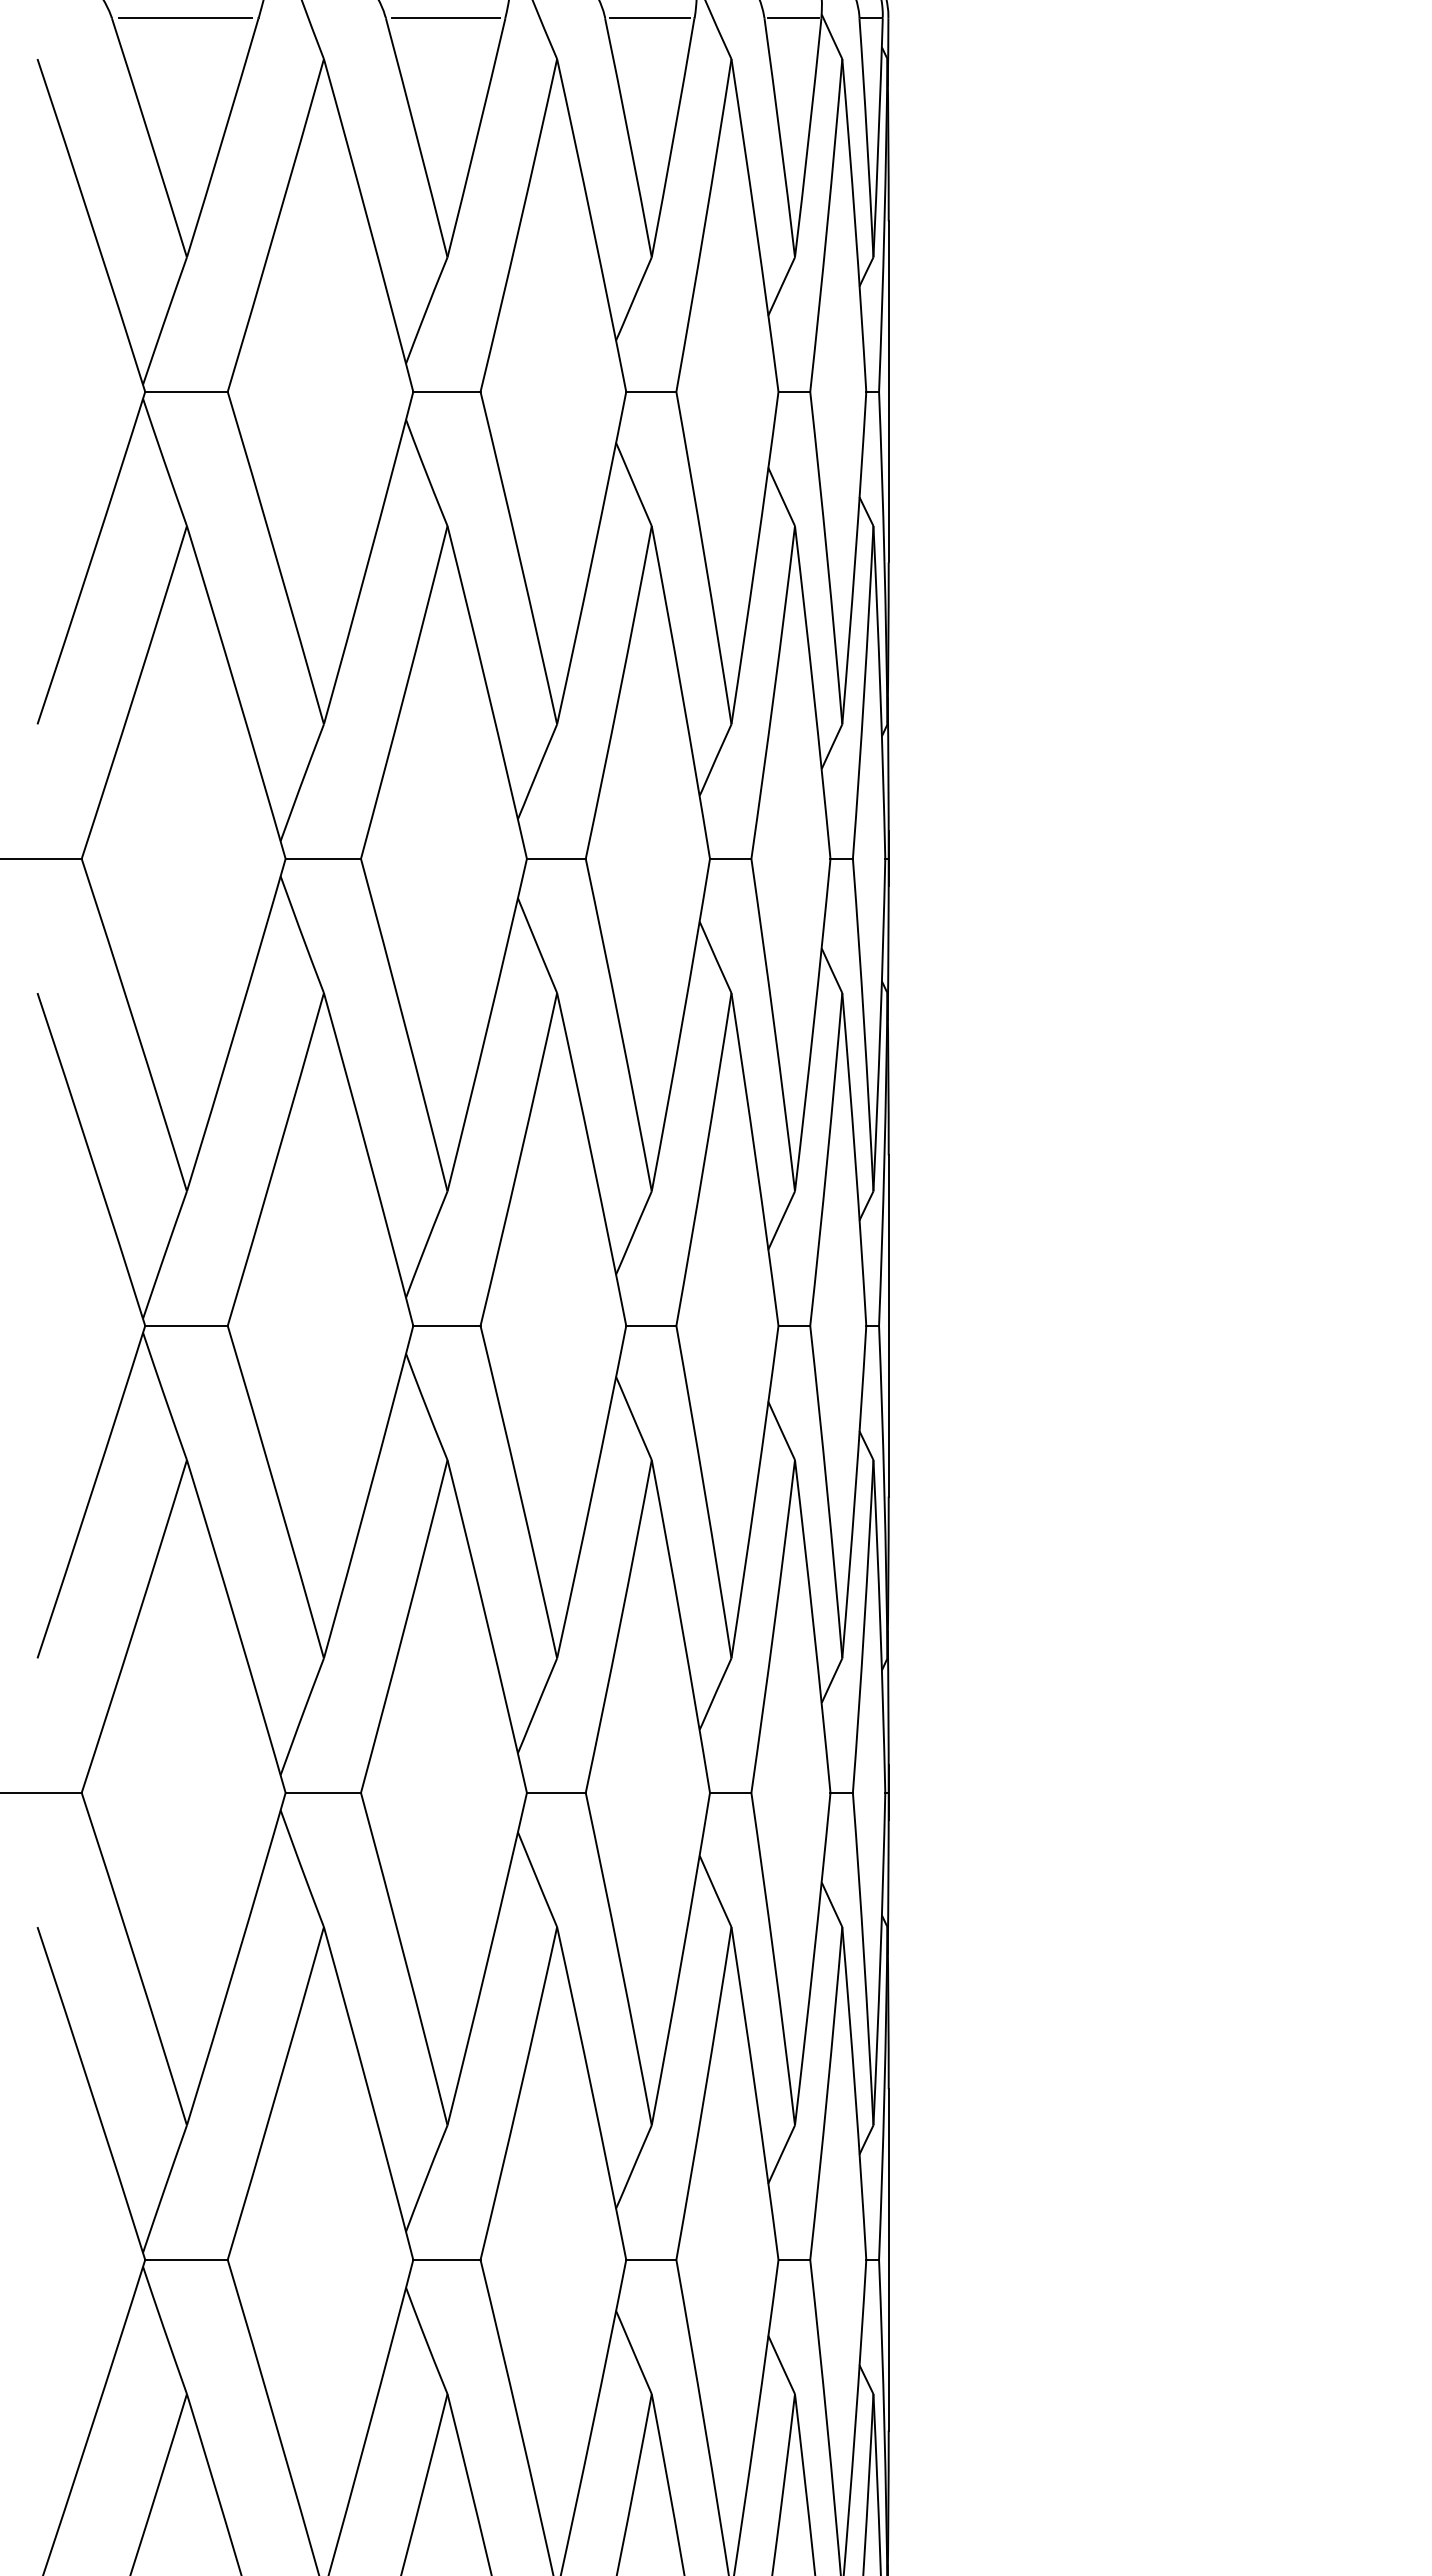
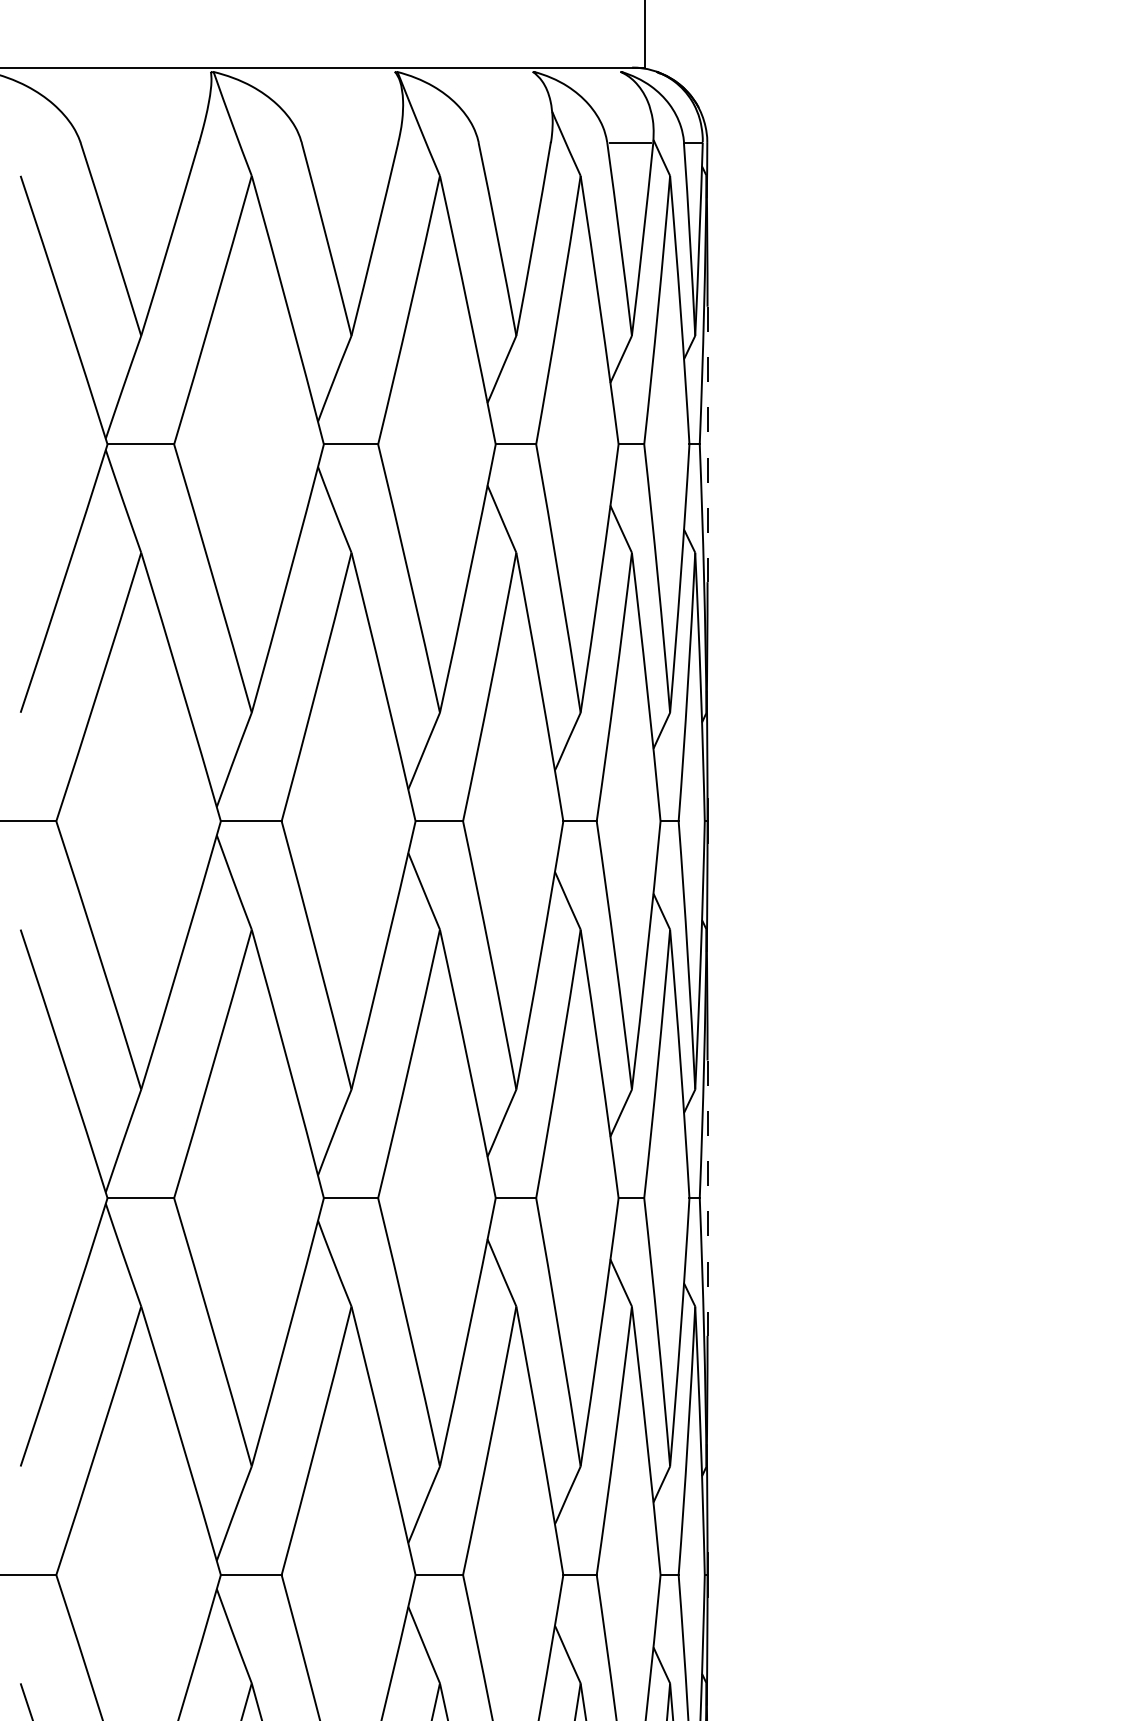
line: (185, 18) -> (140, 143), removed
line: (445, 18) -> (349, 143), removed
line: (650, 18) -> (515, 143), removed
line: (888, 391) -> (707, 444), solid -> dashed
line: (888, 1325) -> (707, 1197), solid -> dashed

